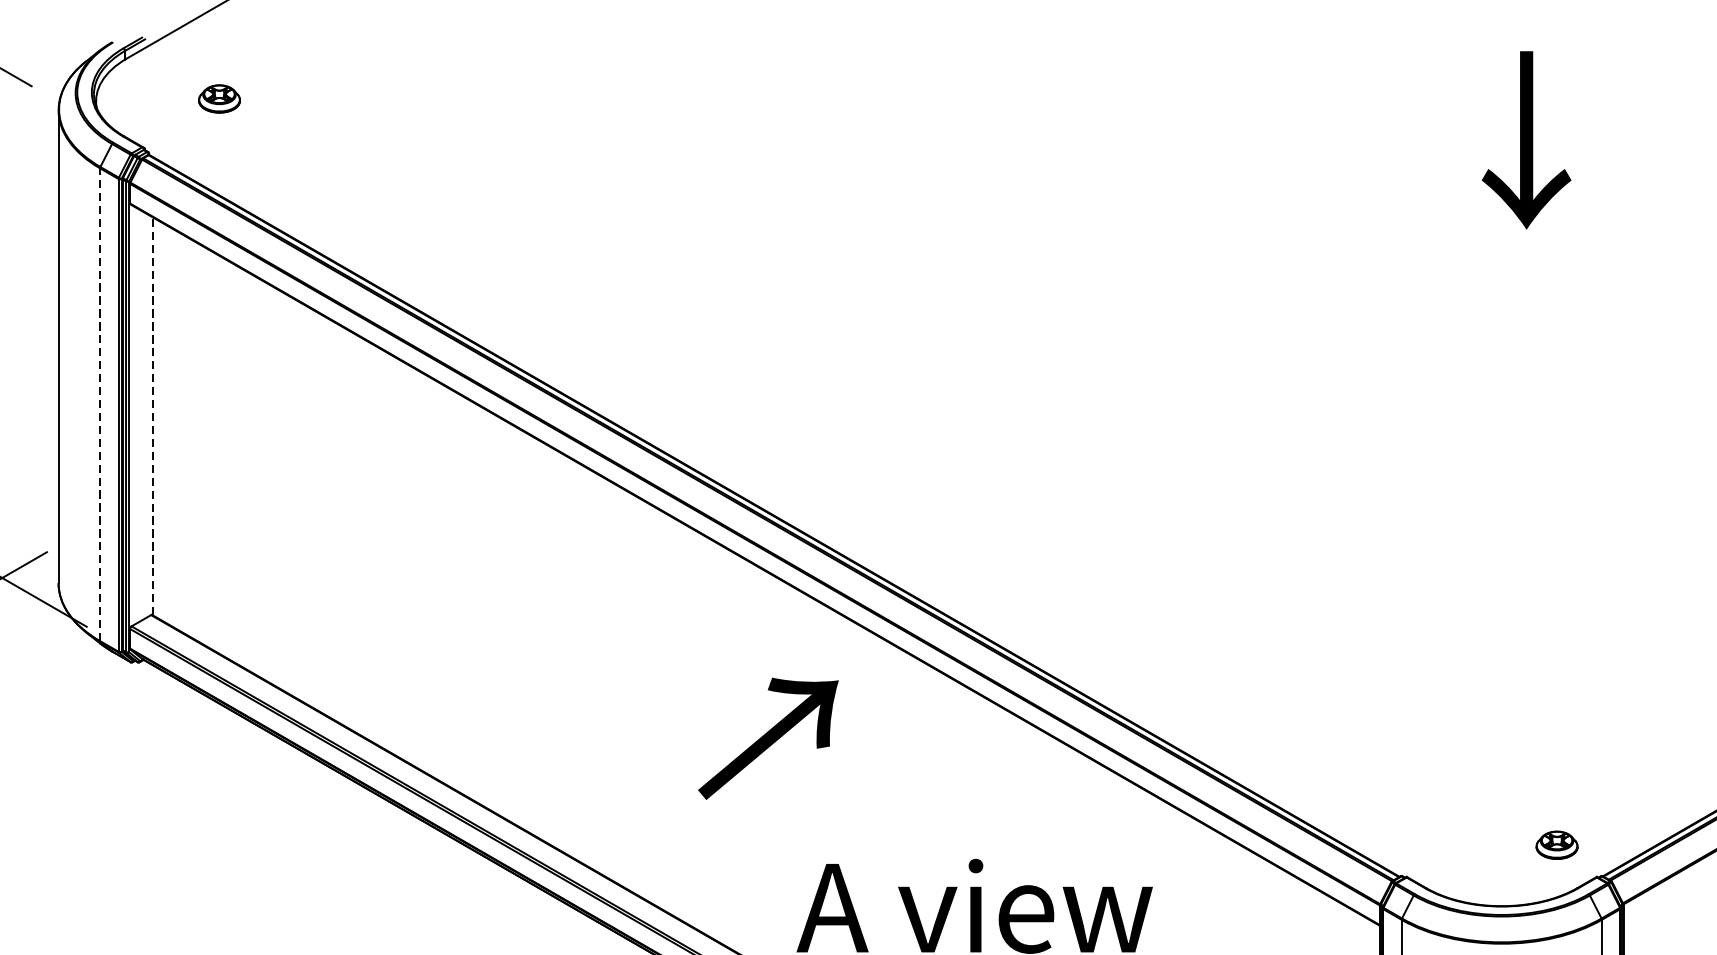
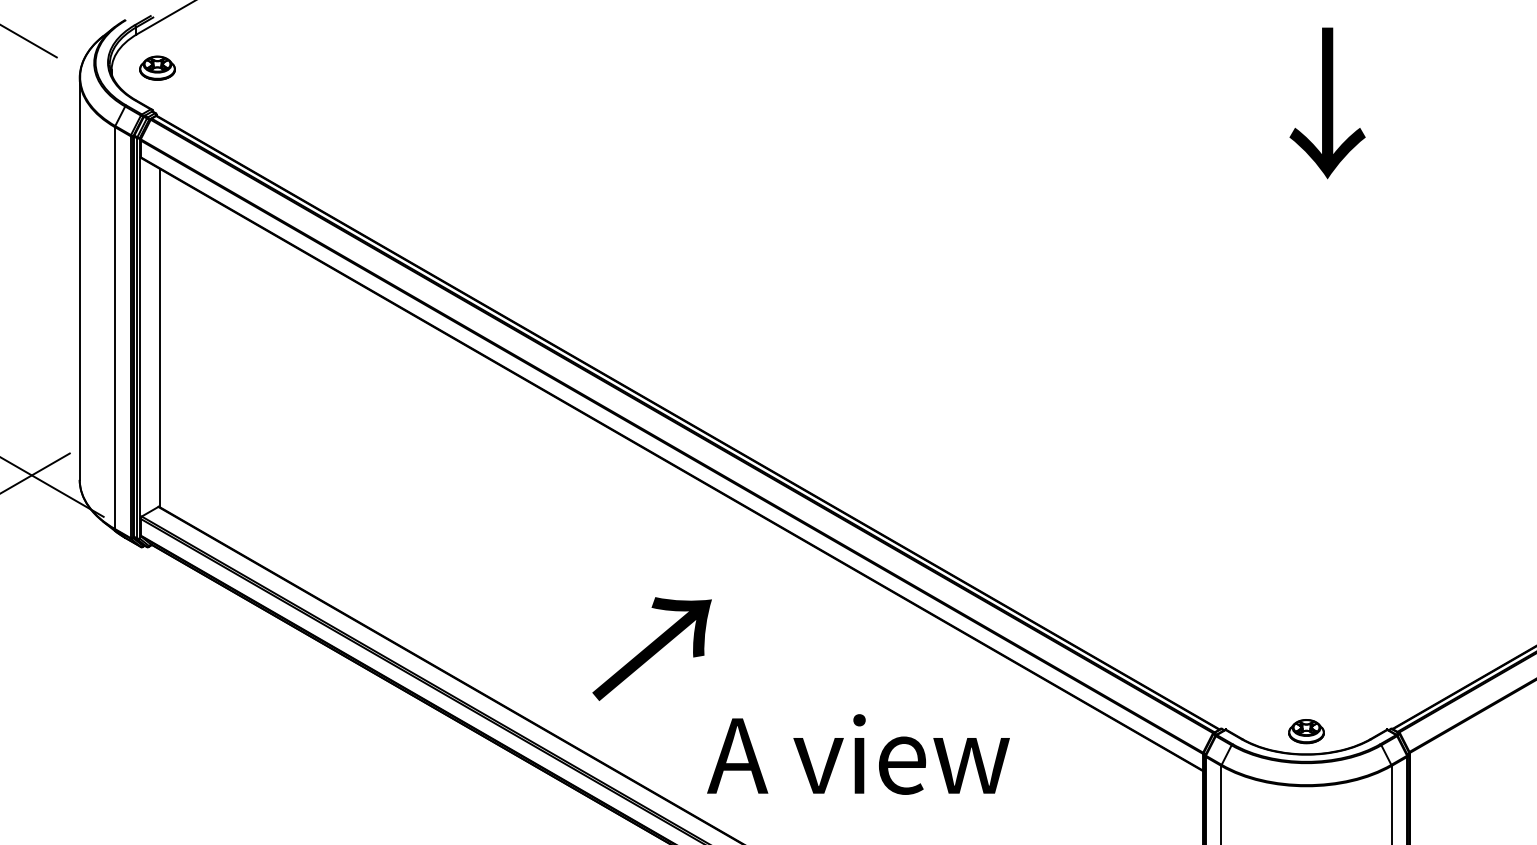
part: (219, 98) -> (157, 67), moved
line: (99, 405) -> (114, 328), dashed -> solid
line: (152, 415) -> (159, 337), dashed -> solid
text: (767, 738) -> (651, 648), moved
part: (1557, 845) -> (1306, 731), moved

